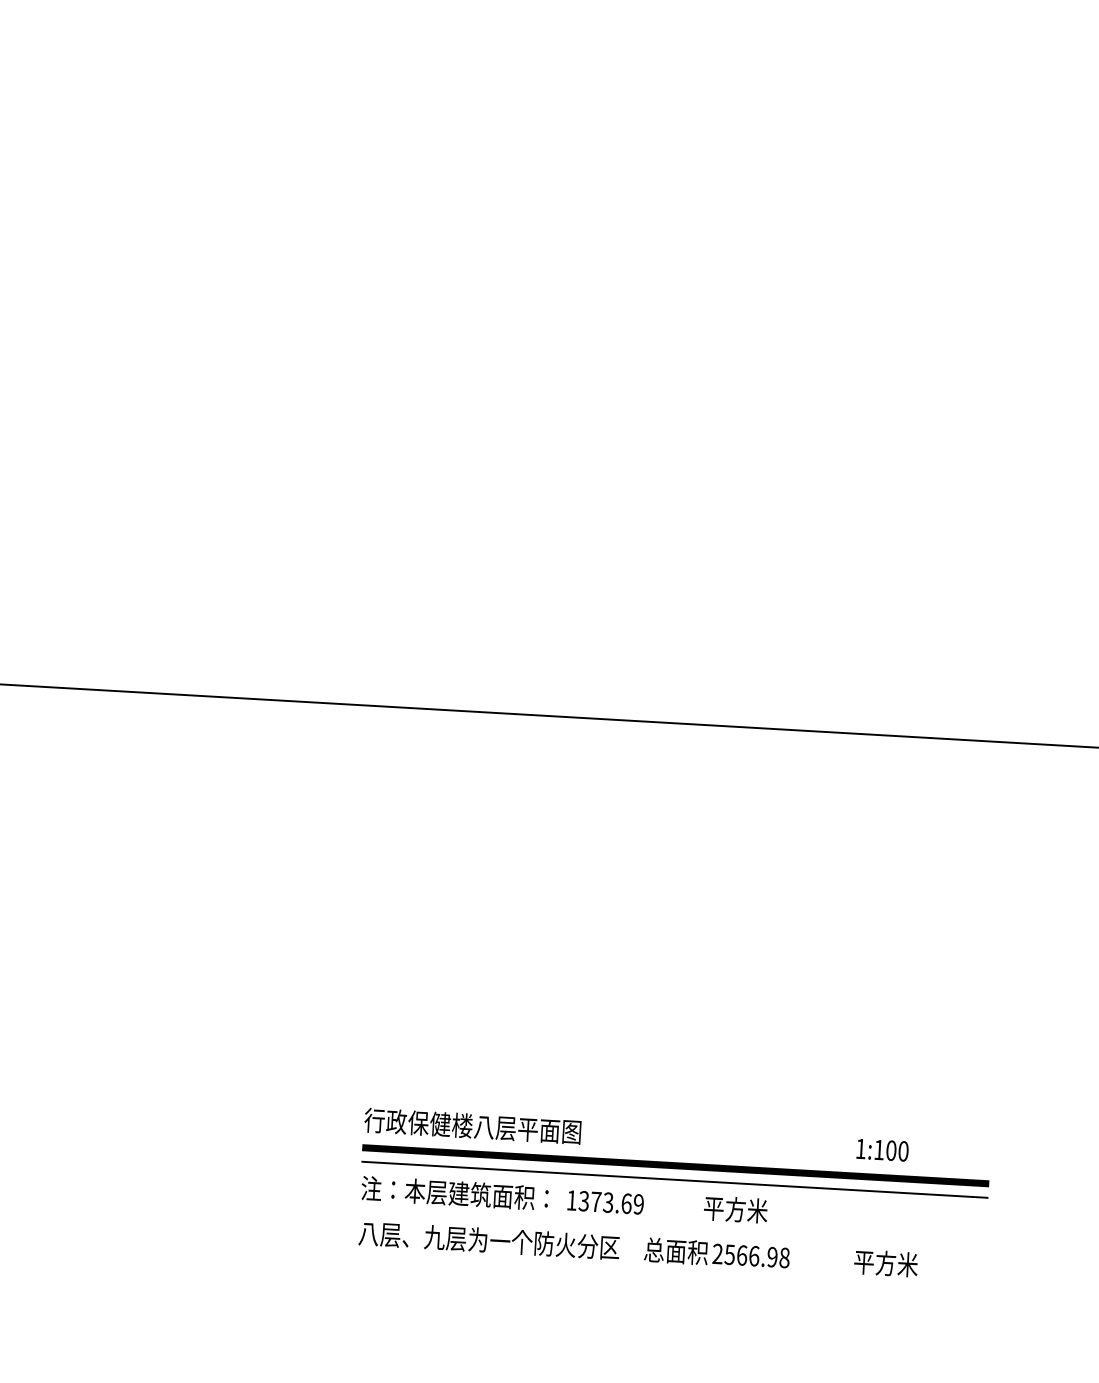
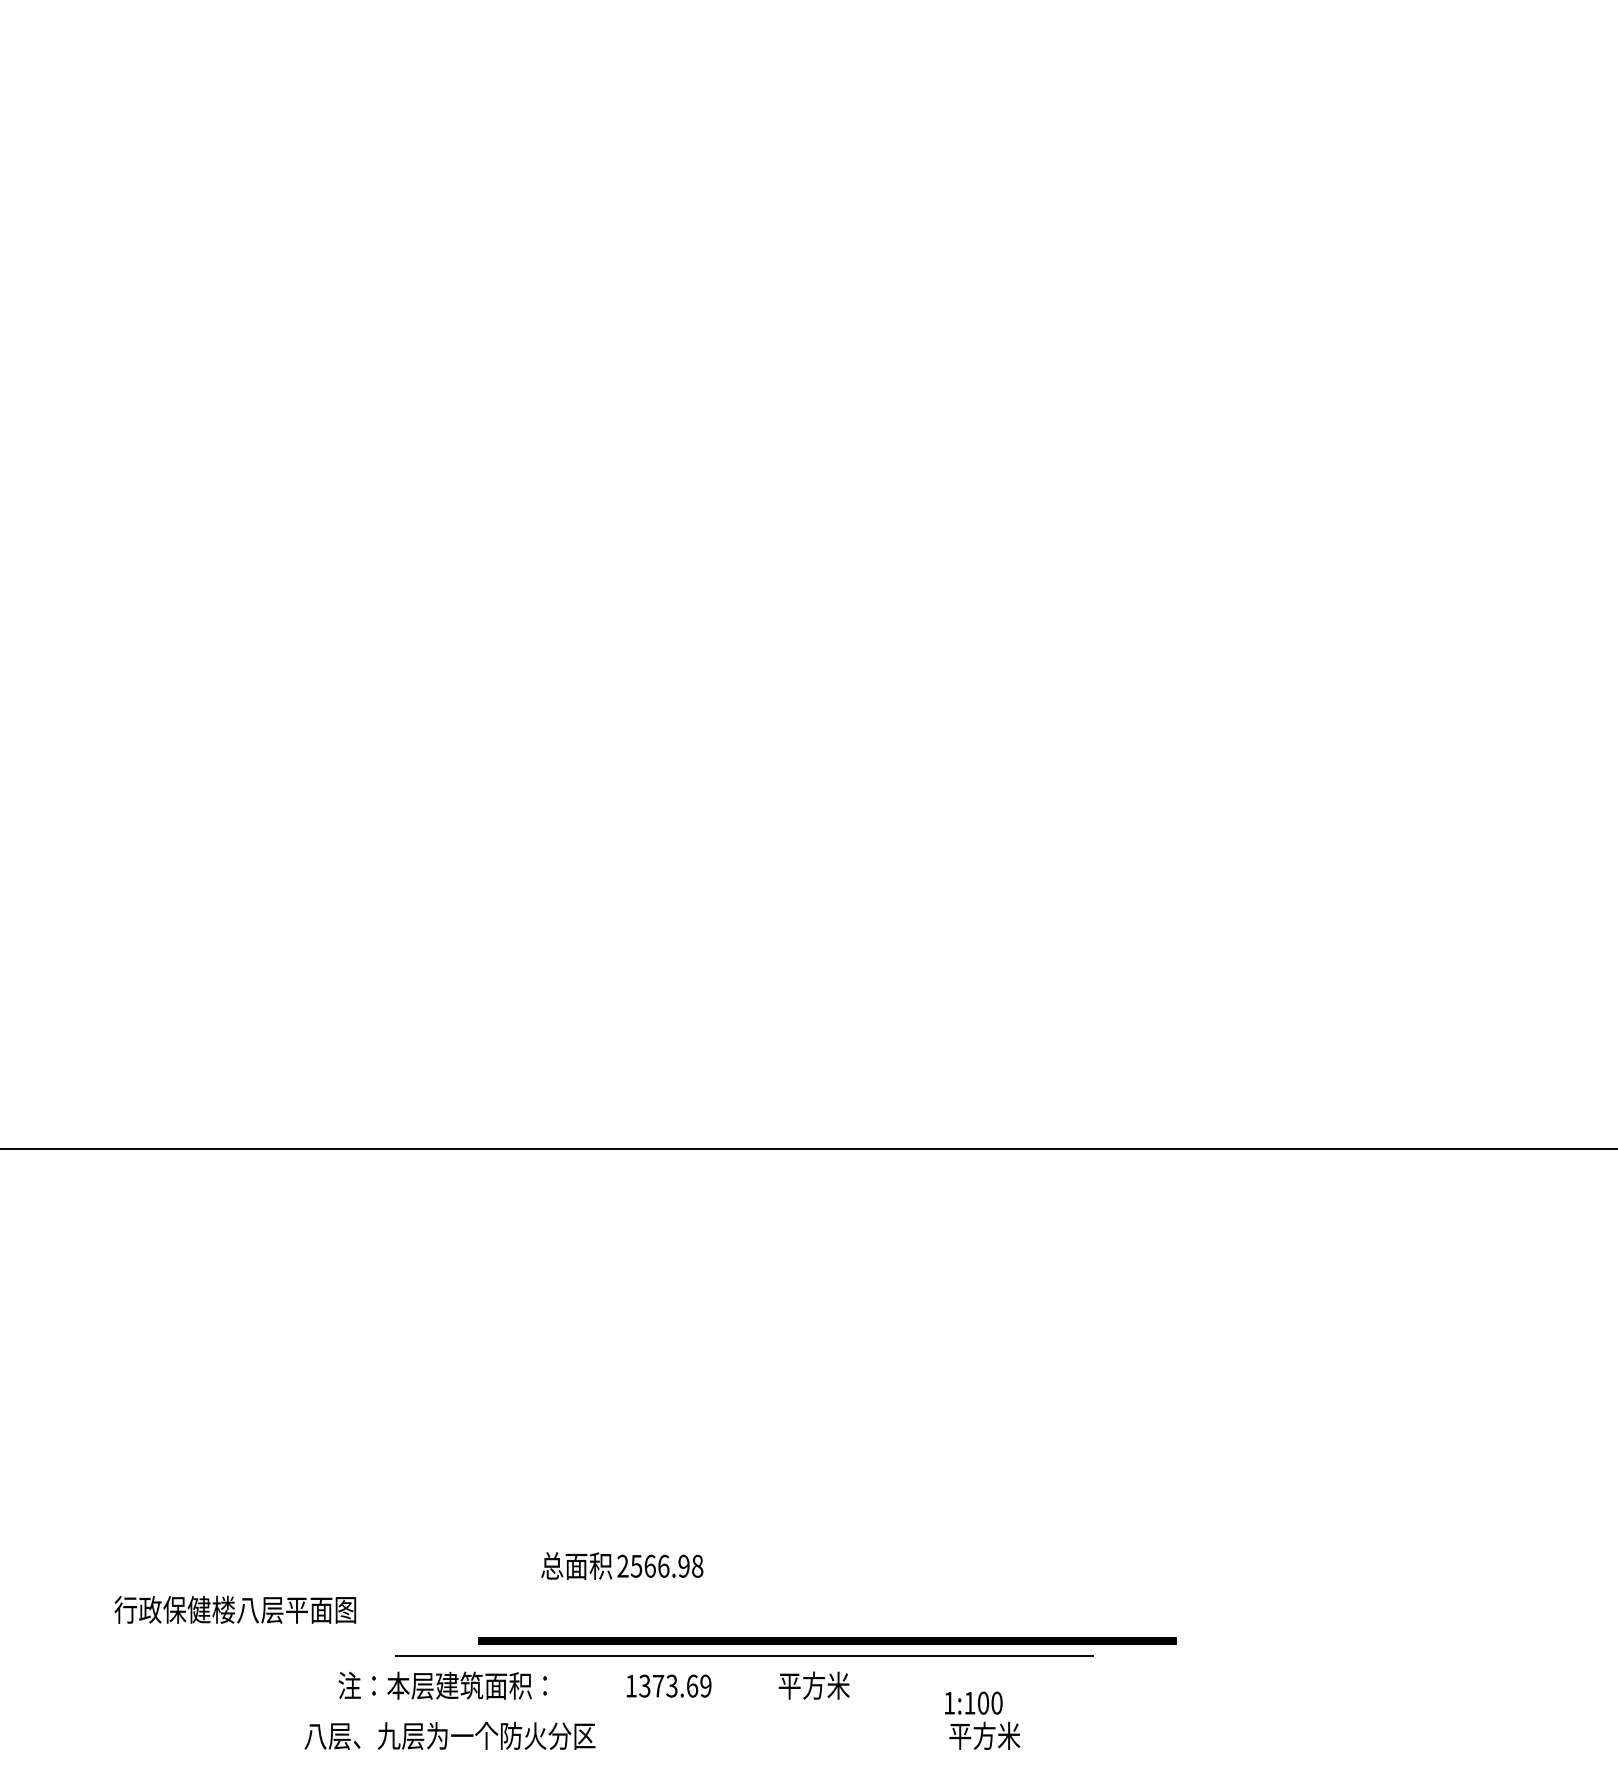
text: (472, 1125) -> (235, 1609), moved
text: (882, 1149) -> (973, 1702), moved
line: (675, 1165) -> (827, 1640), moved
text: (454, 1193) -> (442, 1685), moved
text: (488, 1240) -> (449, 1735), moved
text: (717, 1253) -> (622, 1565), moved

